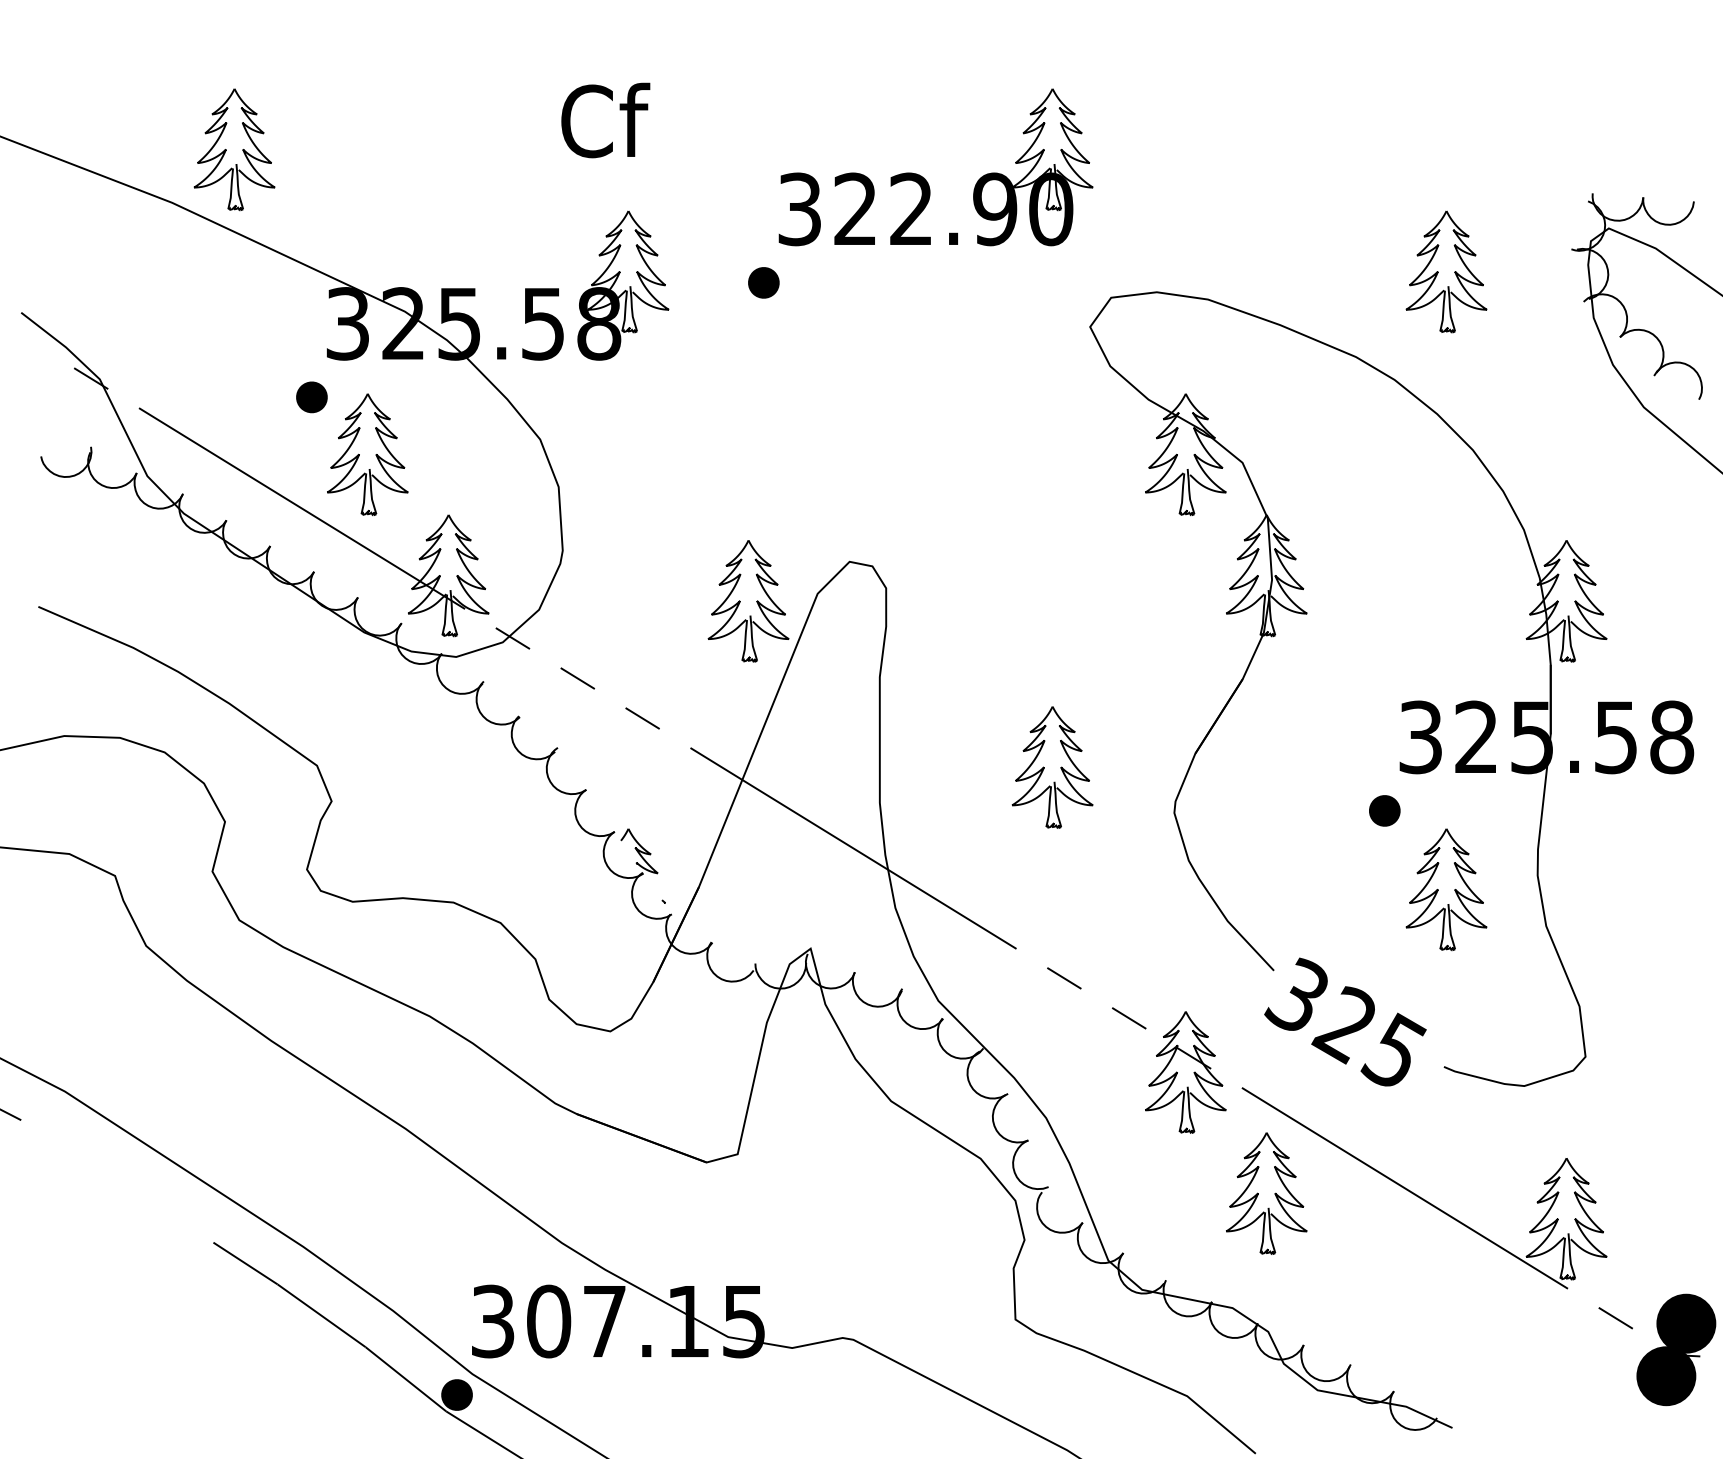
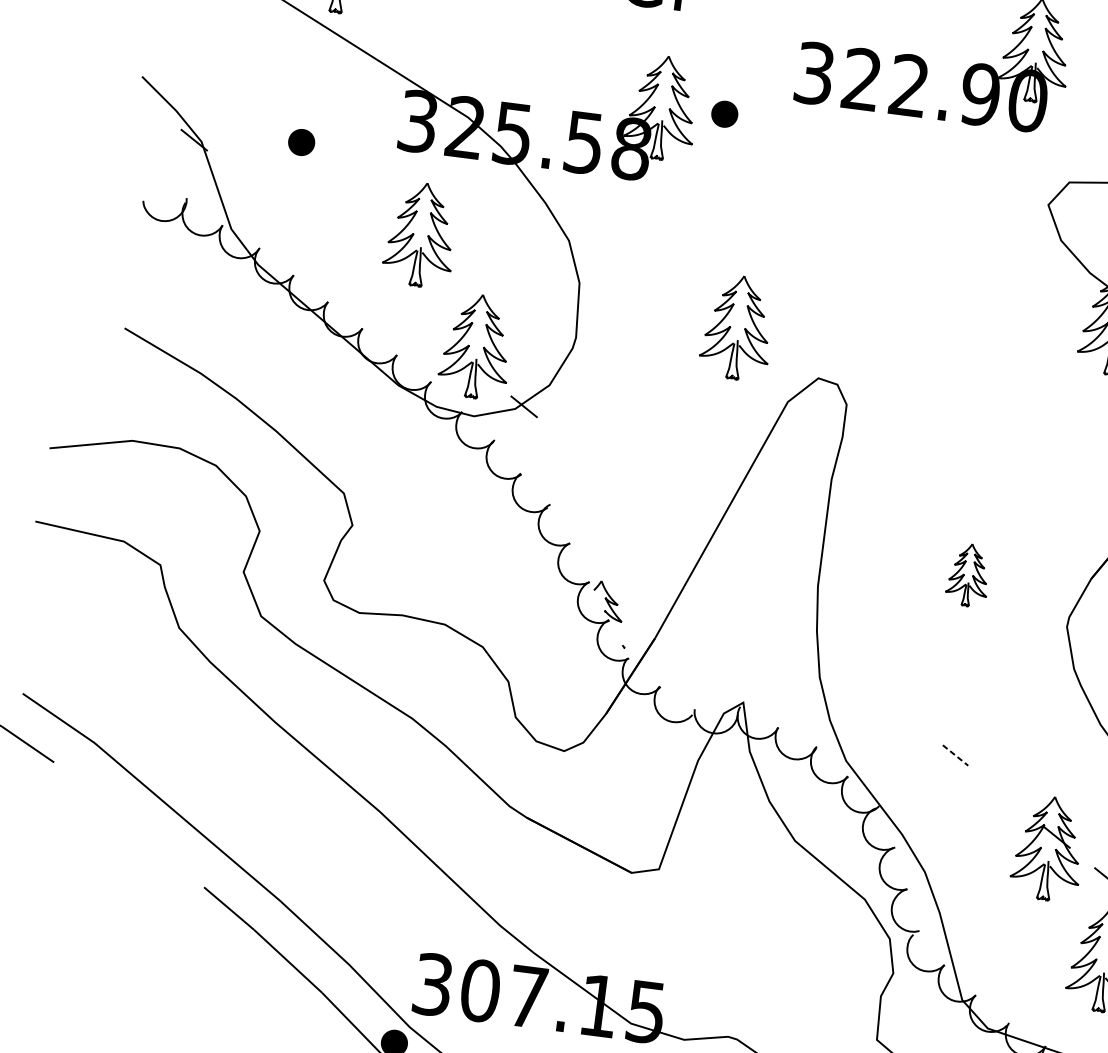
part: (763, 282) -> (724, 113), moved
part: (311, 397) -> (301, 142), moved
line: (301, 508) -> (358, 273), removed
part: (748, 601) -> (737, 327), moved
line: (577, 678) -> (574, 447), removed
line: (642, 718) -> (625, 488), removed
part: (1052, 767) -> (968, 575), size x0.6
line: (853, 848) -> (790, 622), removed
line: (1064, 978) -> (955, 755), solid -> dashed
line: (1129, 1018) -> (1006, 796), removed

